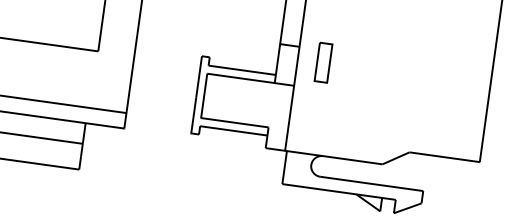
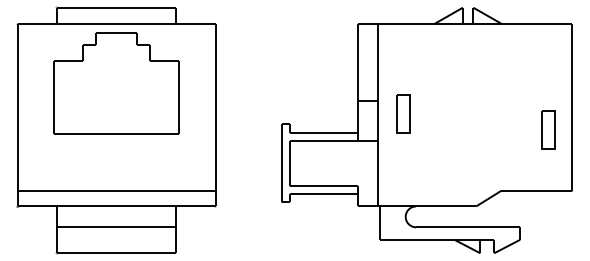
part: (464, 98) -> (548, 129), added

